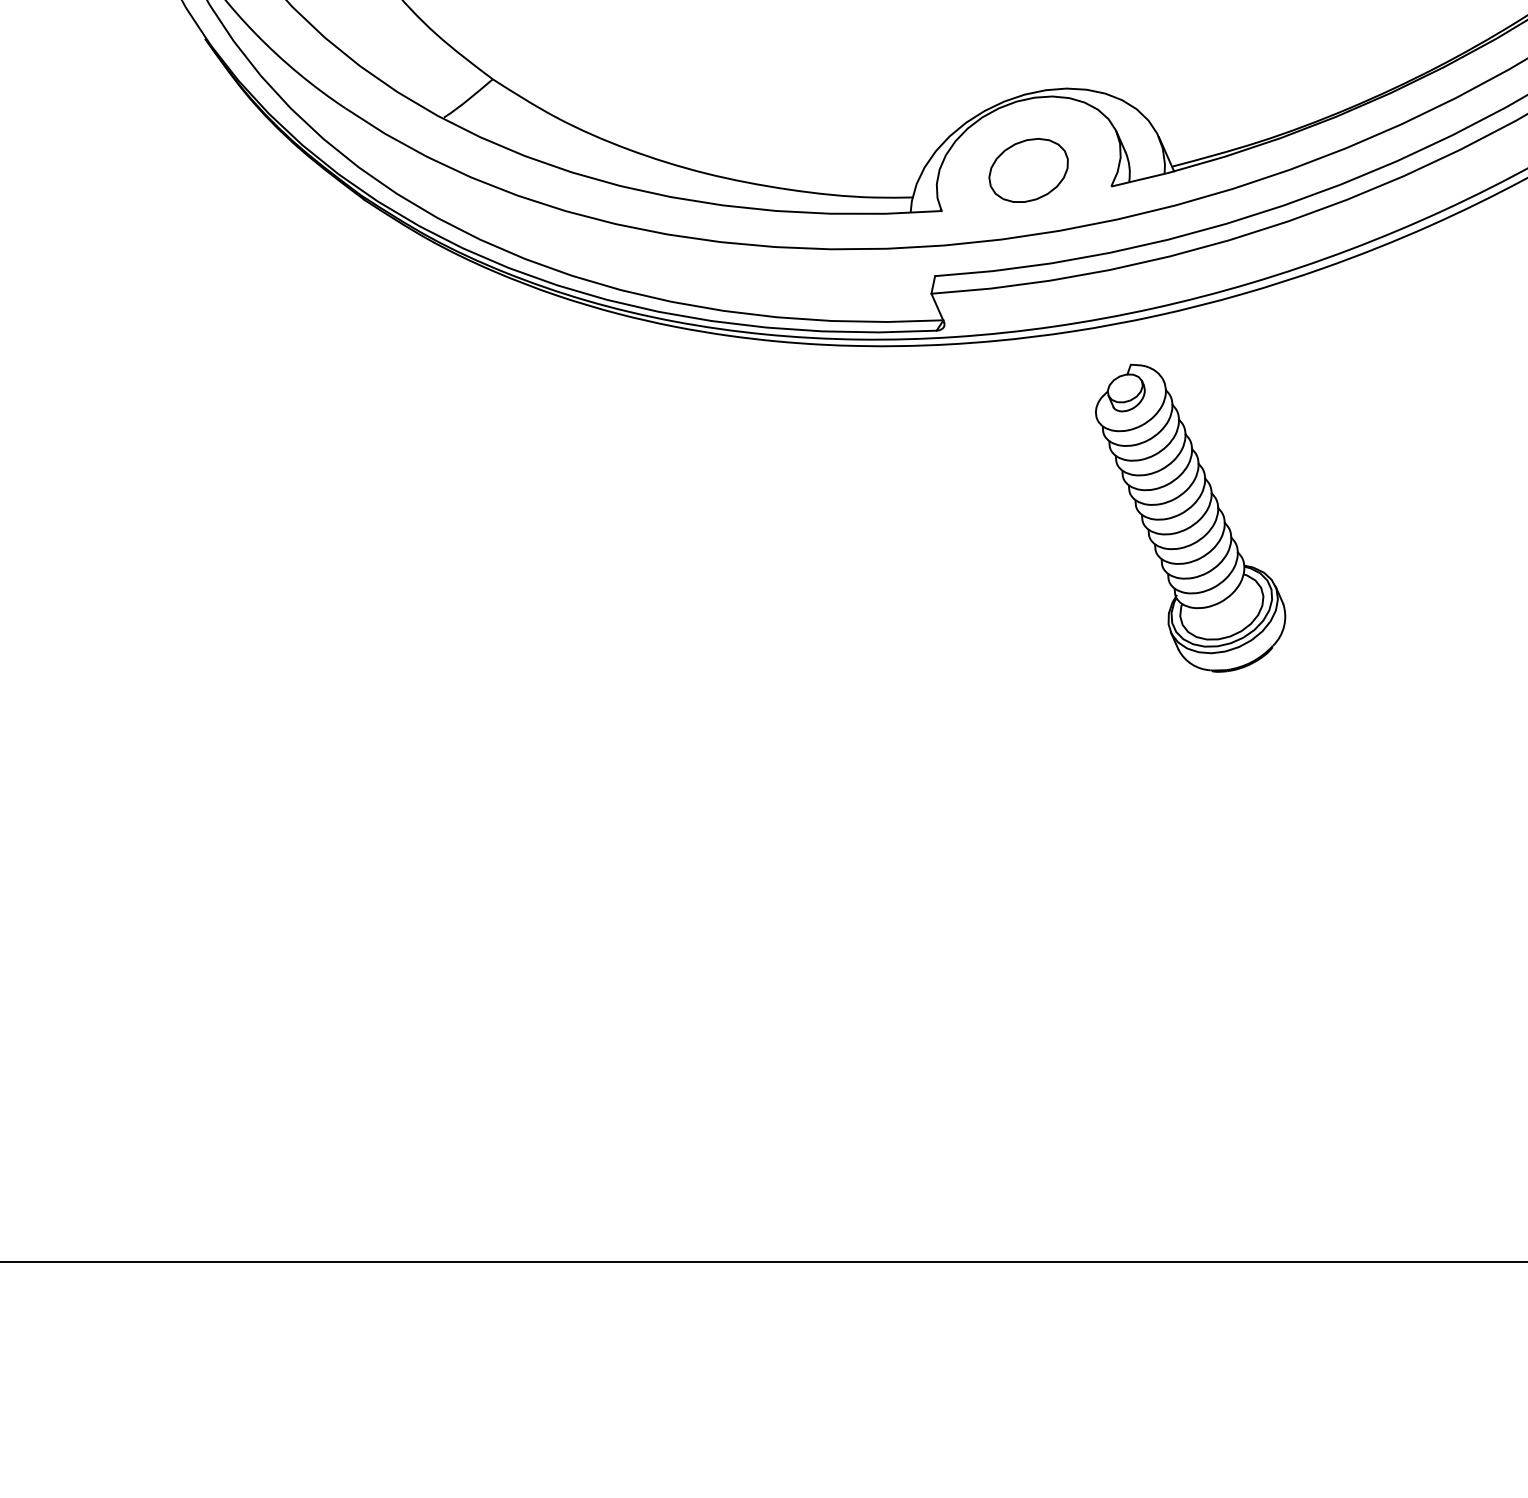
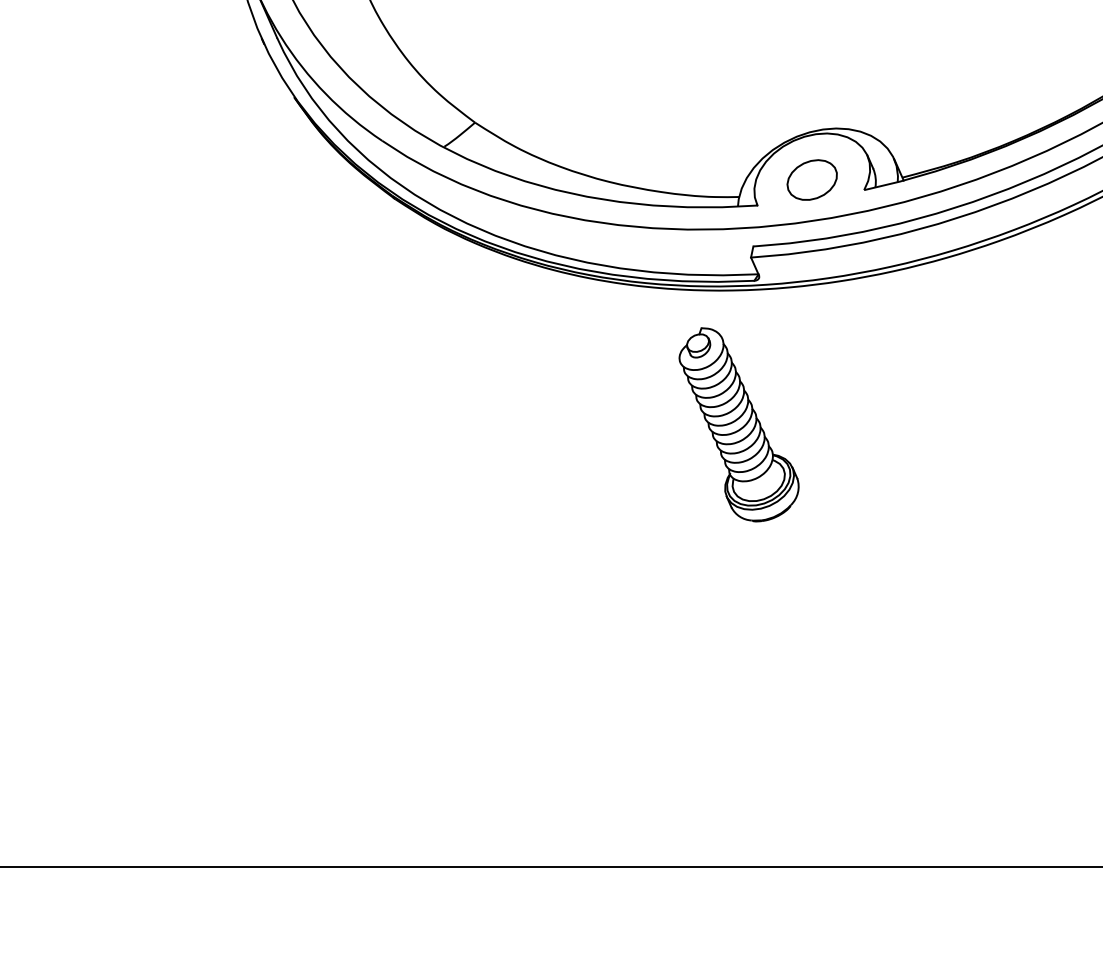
part: (1189, 517) -> (738, 424), moved

